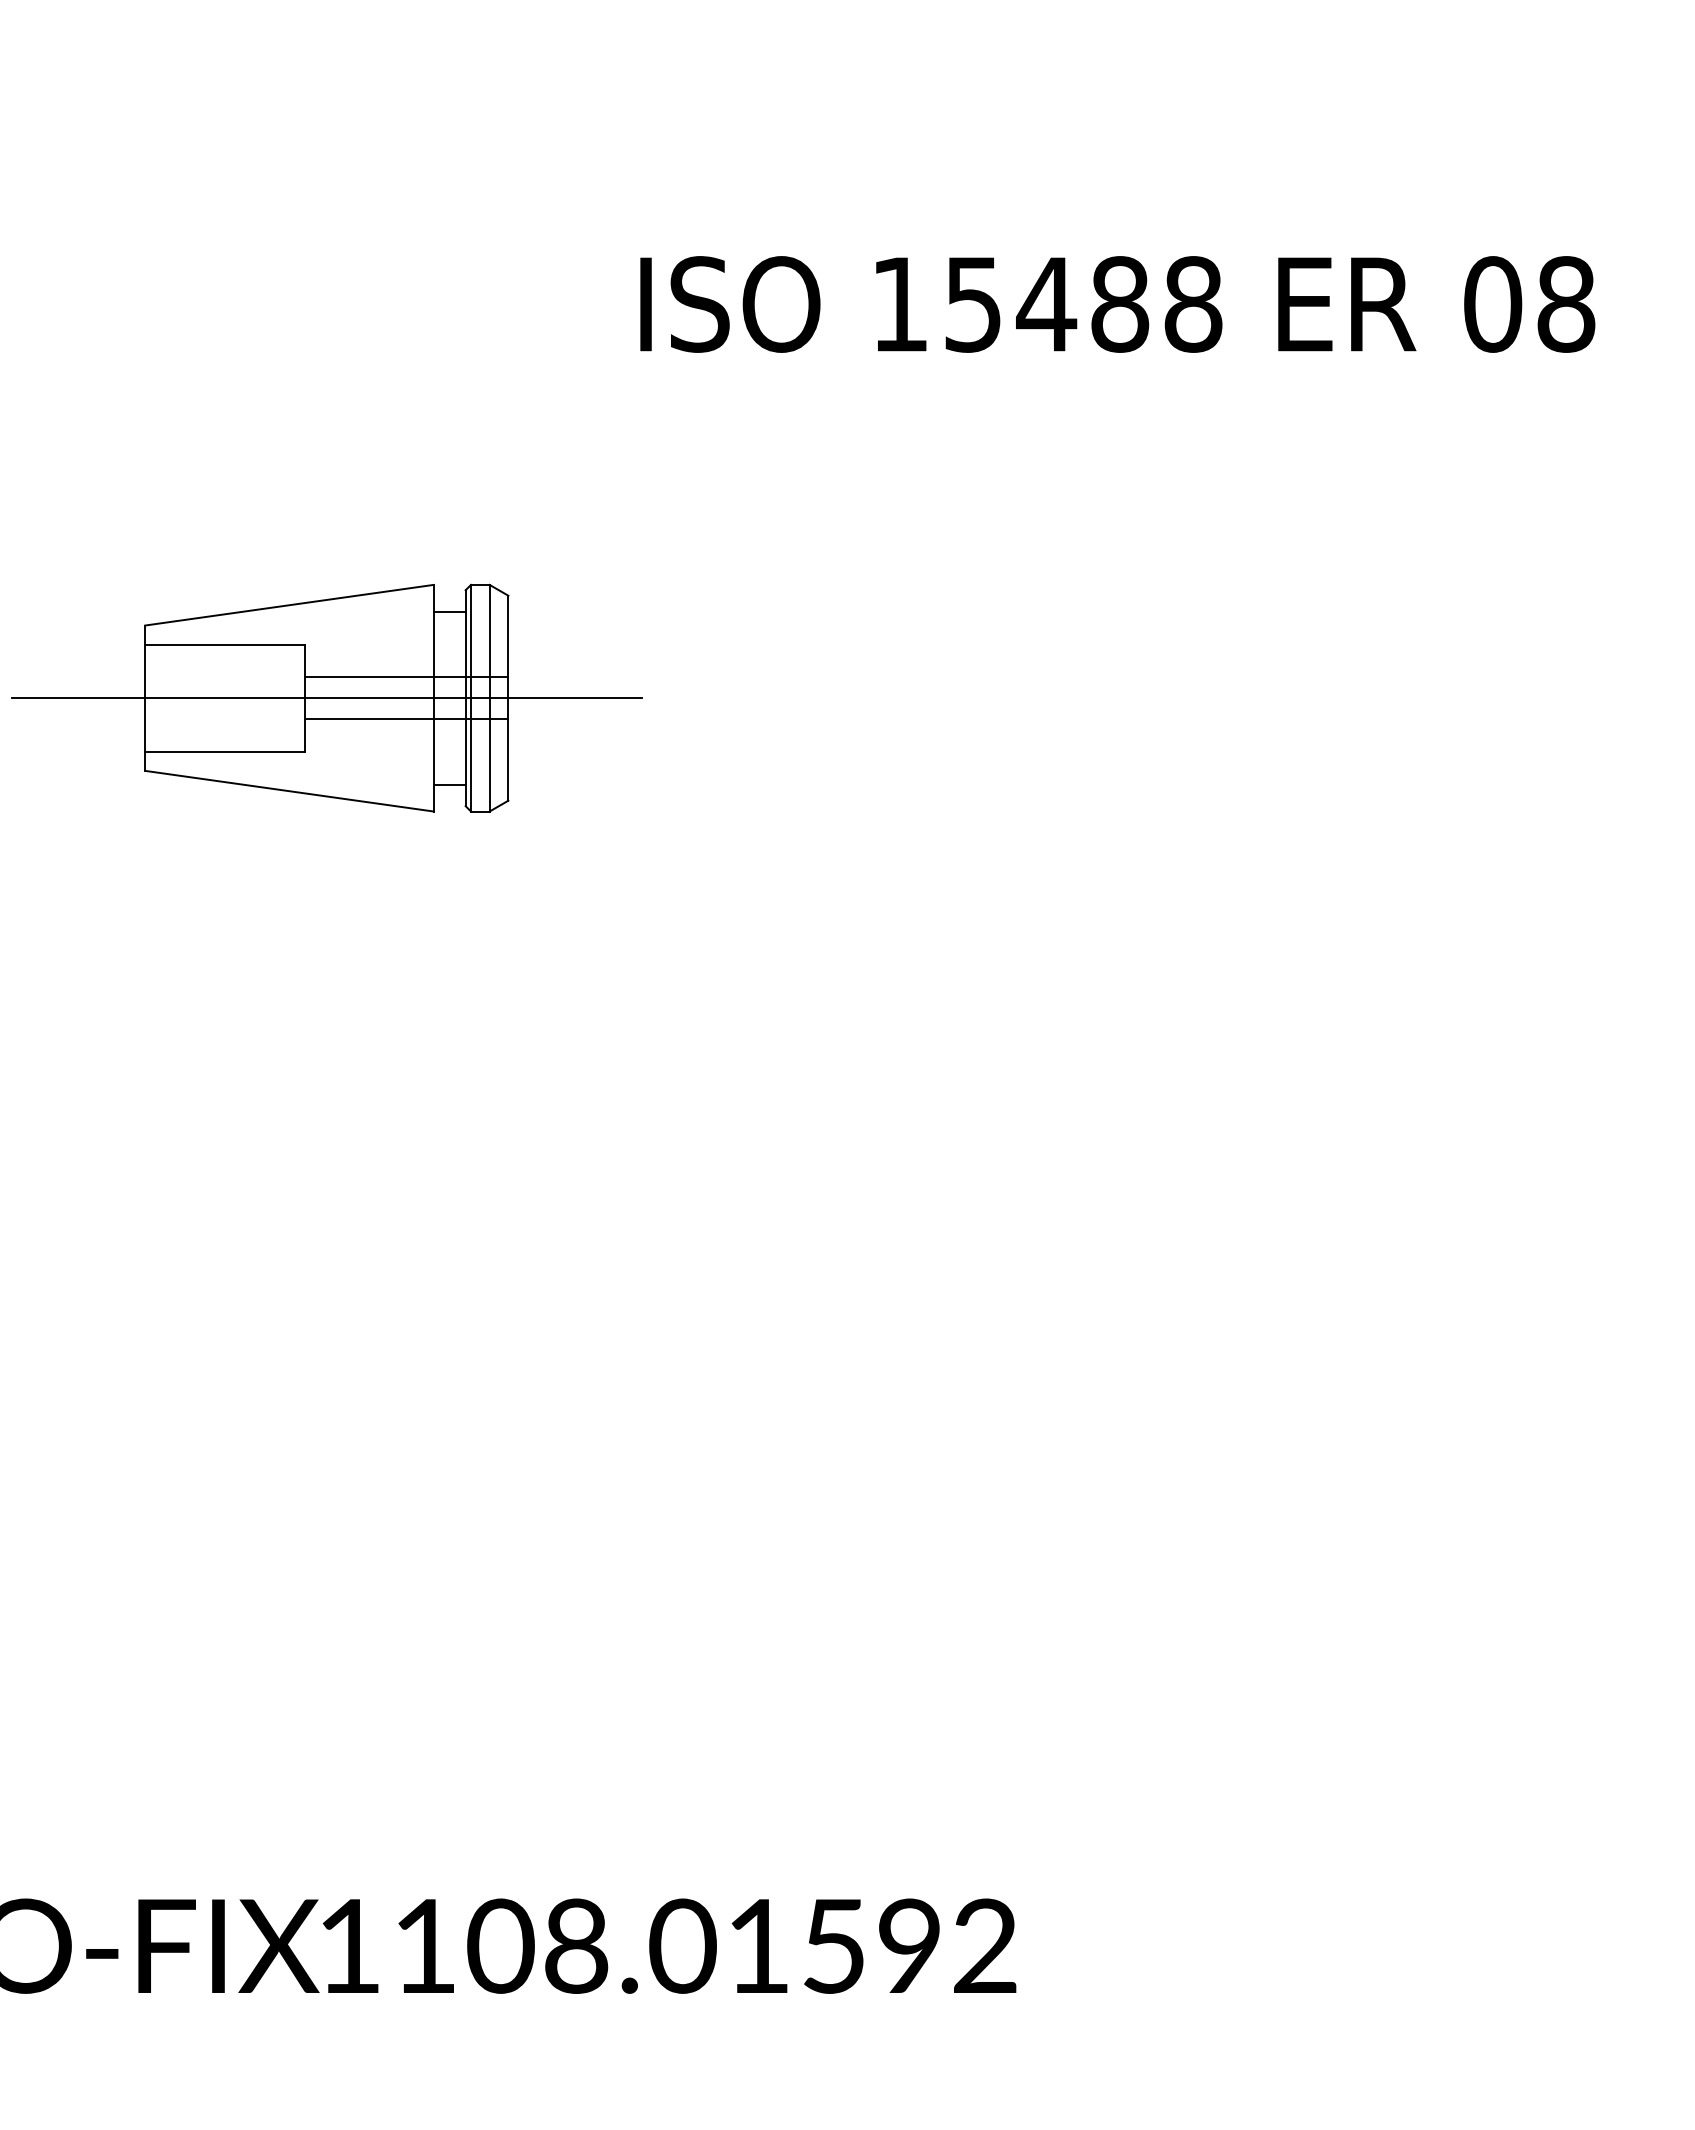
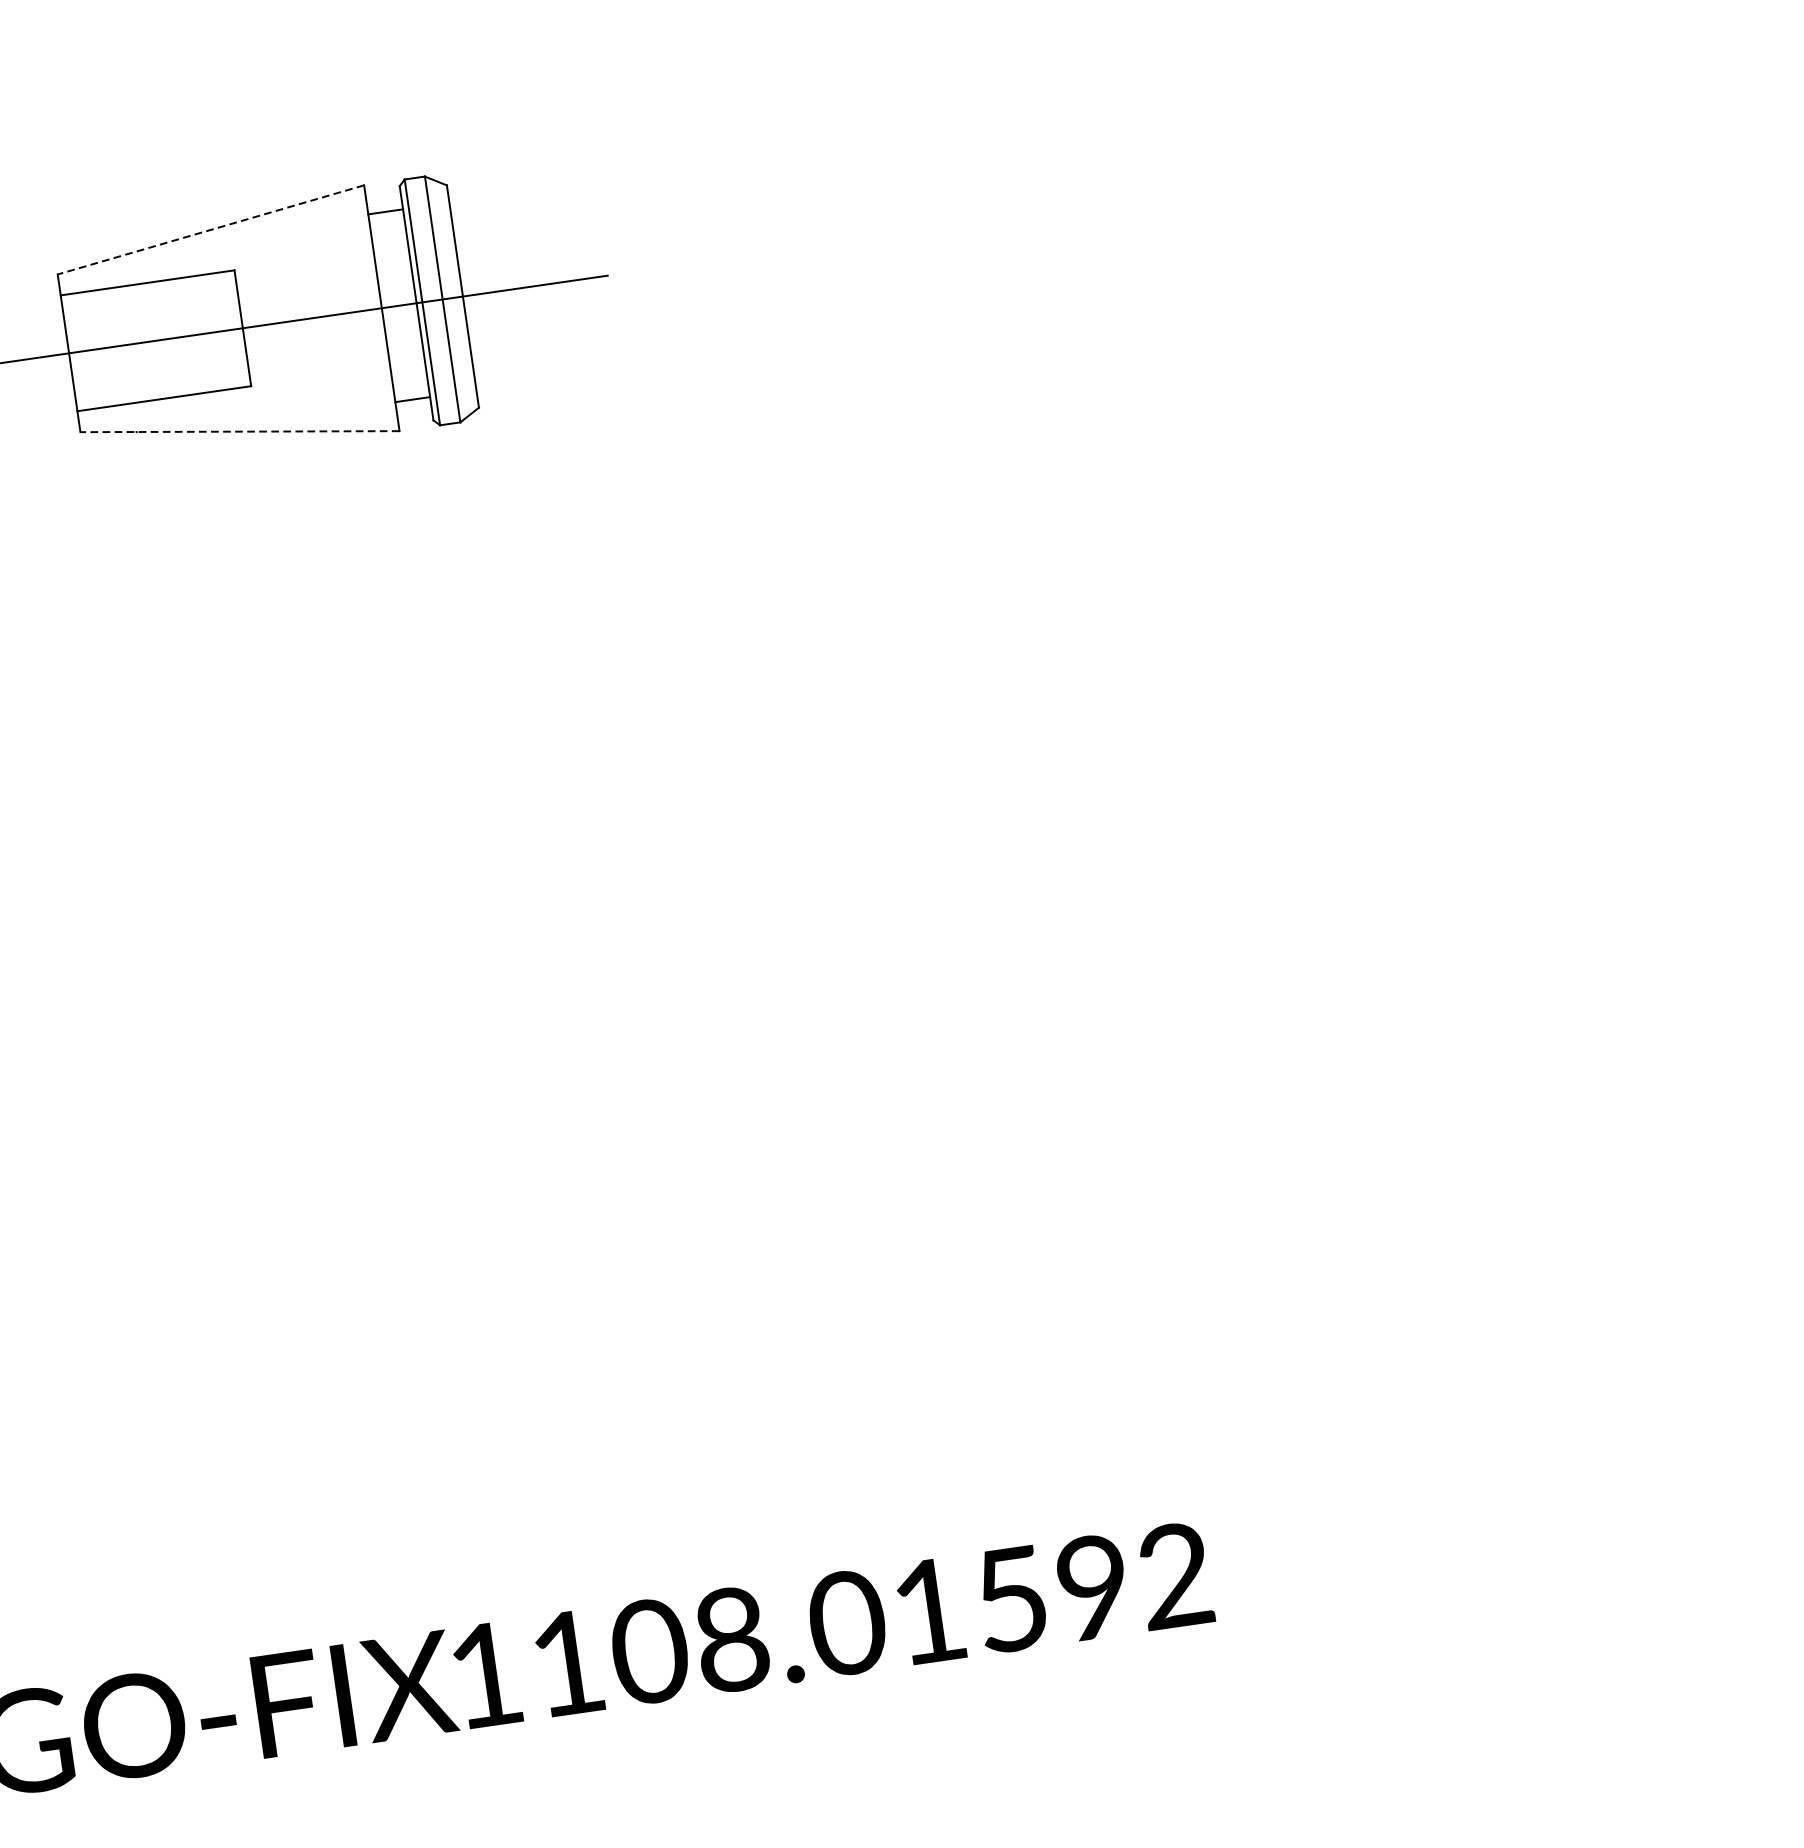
line: (289, 605) -> (211, 230), solid -> dashed
line: (406, 677) -> (349, 290), removed
line: (406, 719) -> (355, 335), removed
line: (289, 791) -> (240, 431), solid -> dashed

